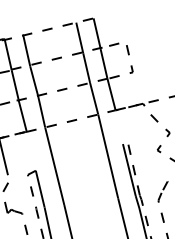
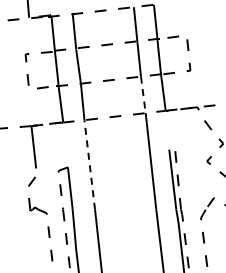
line: (94, 99) -> (143, 95), solid -> dashed
line: (54, 165) -> (89, 164), solid -> dashed

